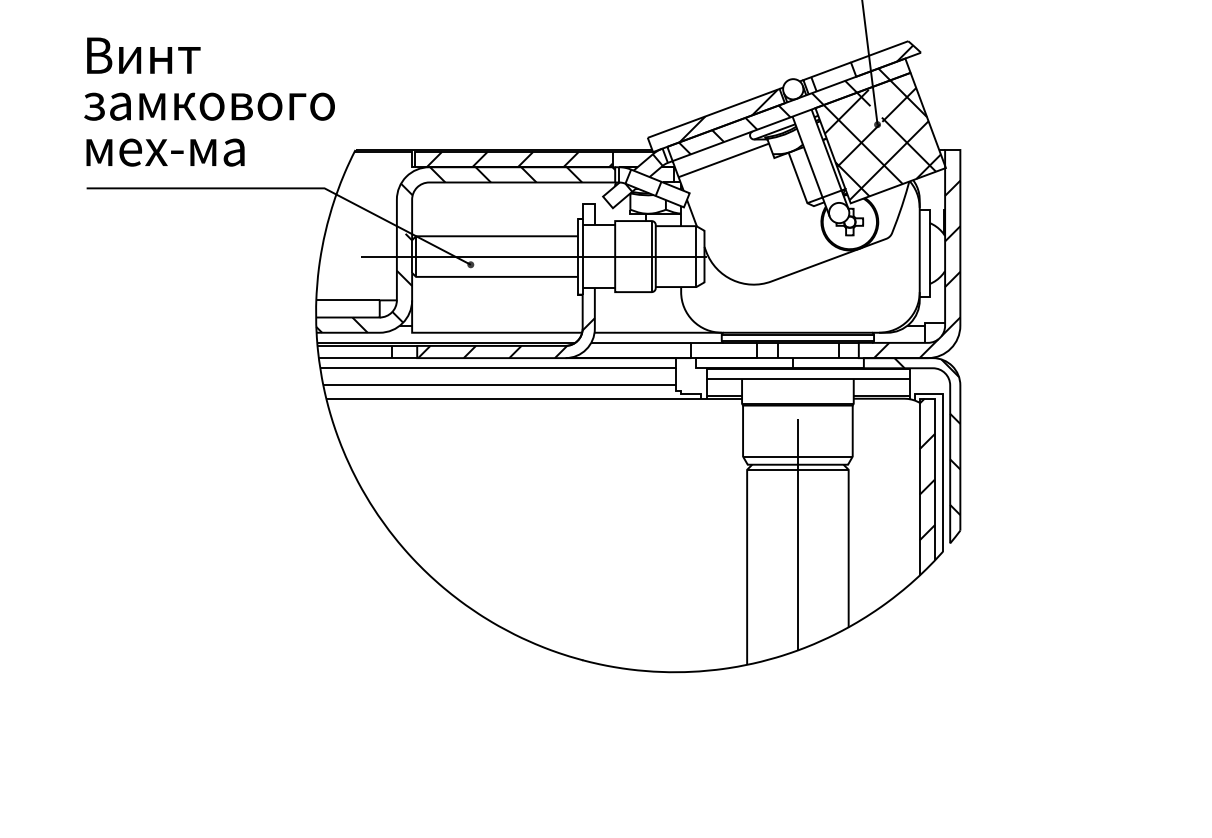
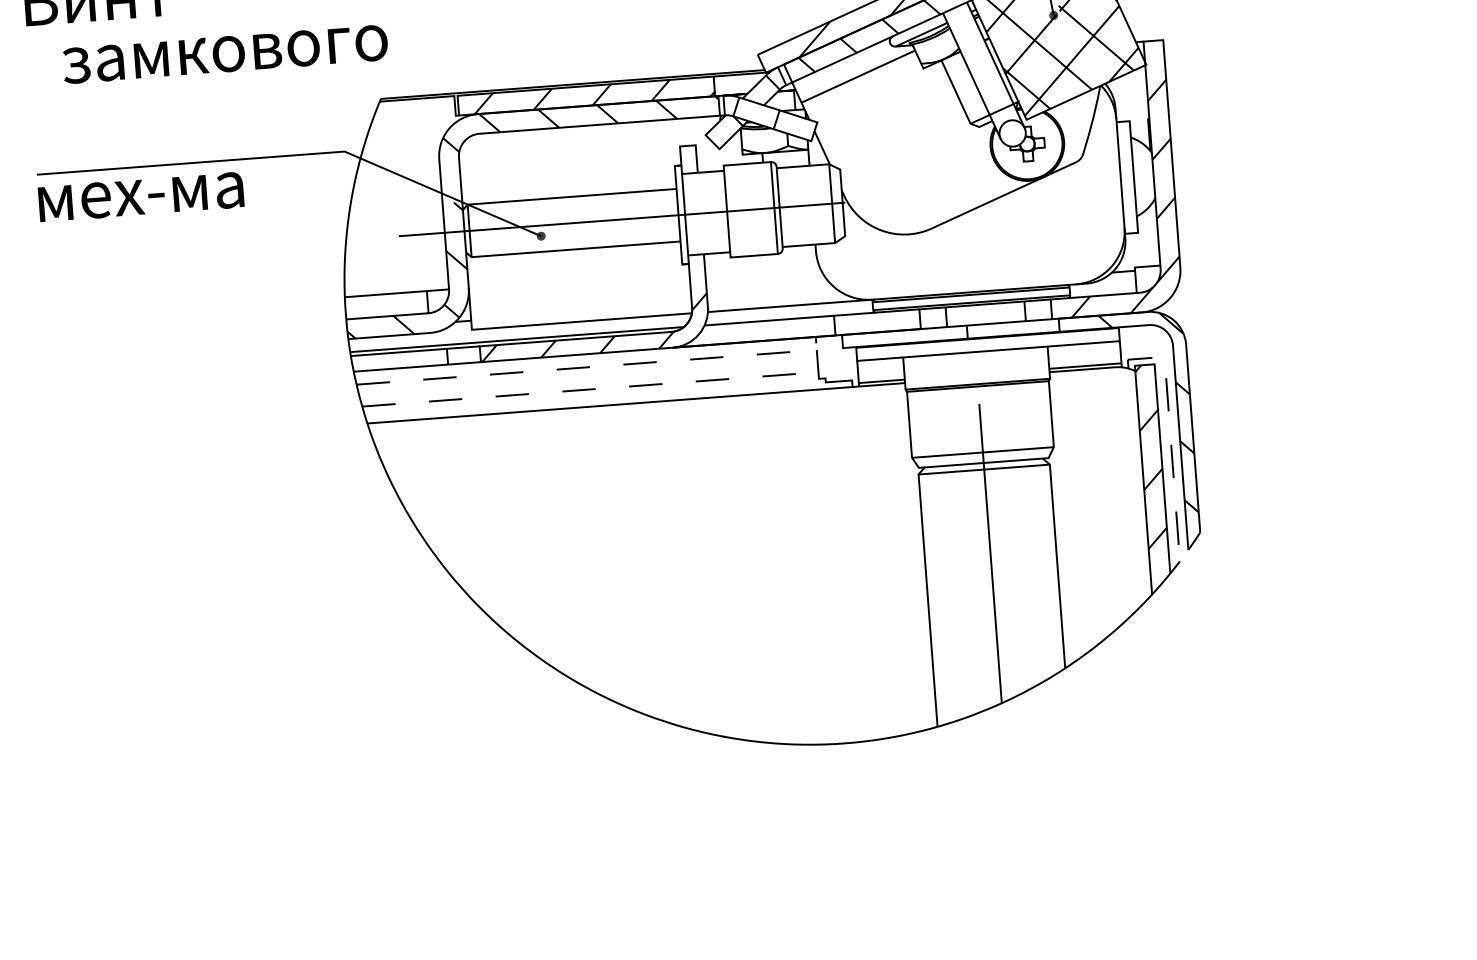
text: (209, 106) -> (225, 54), moved
text: (165, 152) -> (141, 196), moved
line: (504, 368) -> (594, 367), solid -> dashed
line: (500, 385) -> (591, 389), solid -> dashed
line: (943, 453) -> (1170, 434), solid -> dashed

